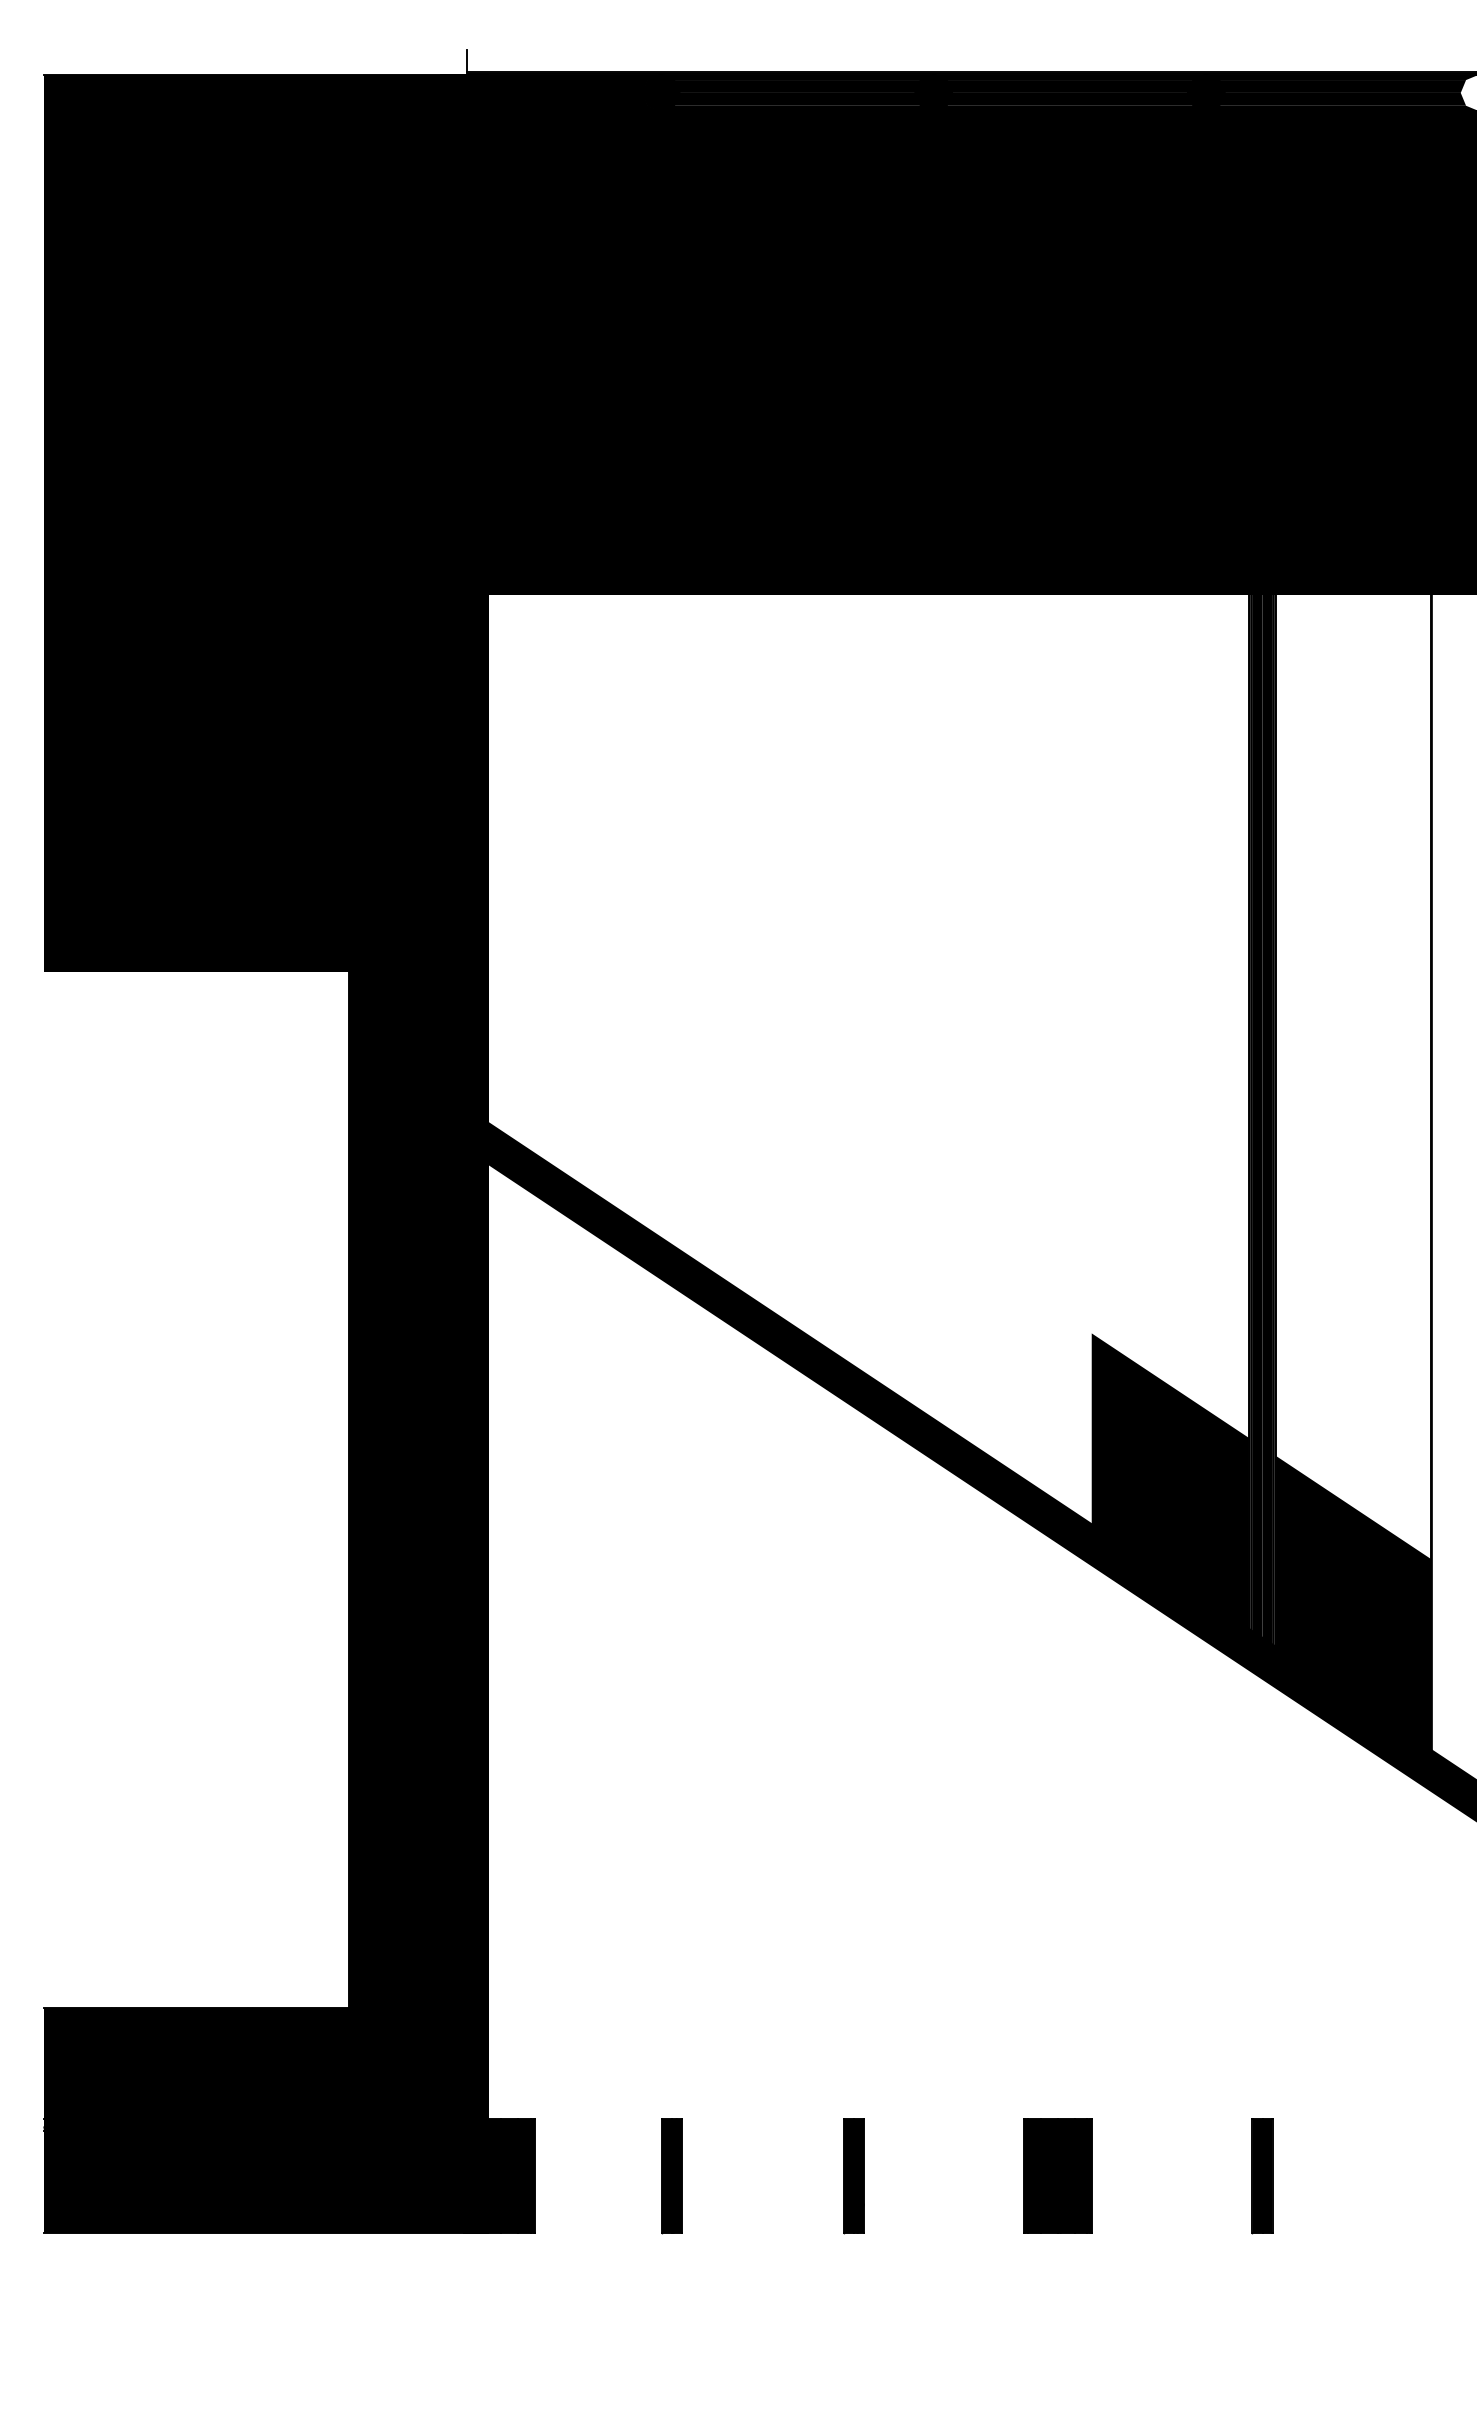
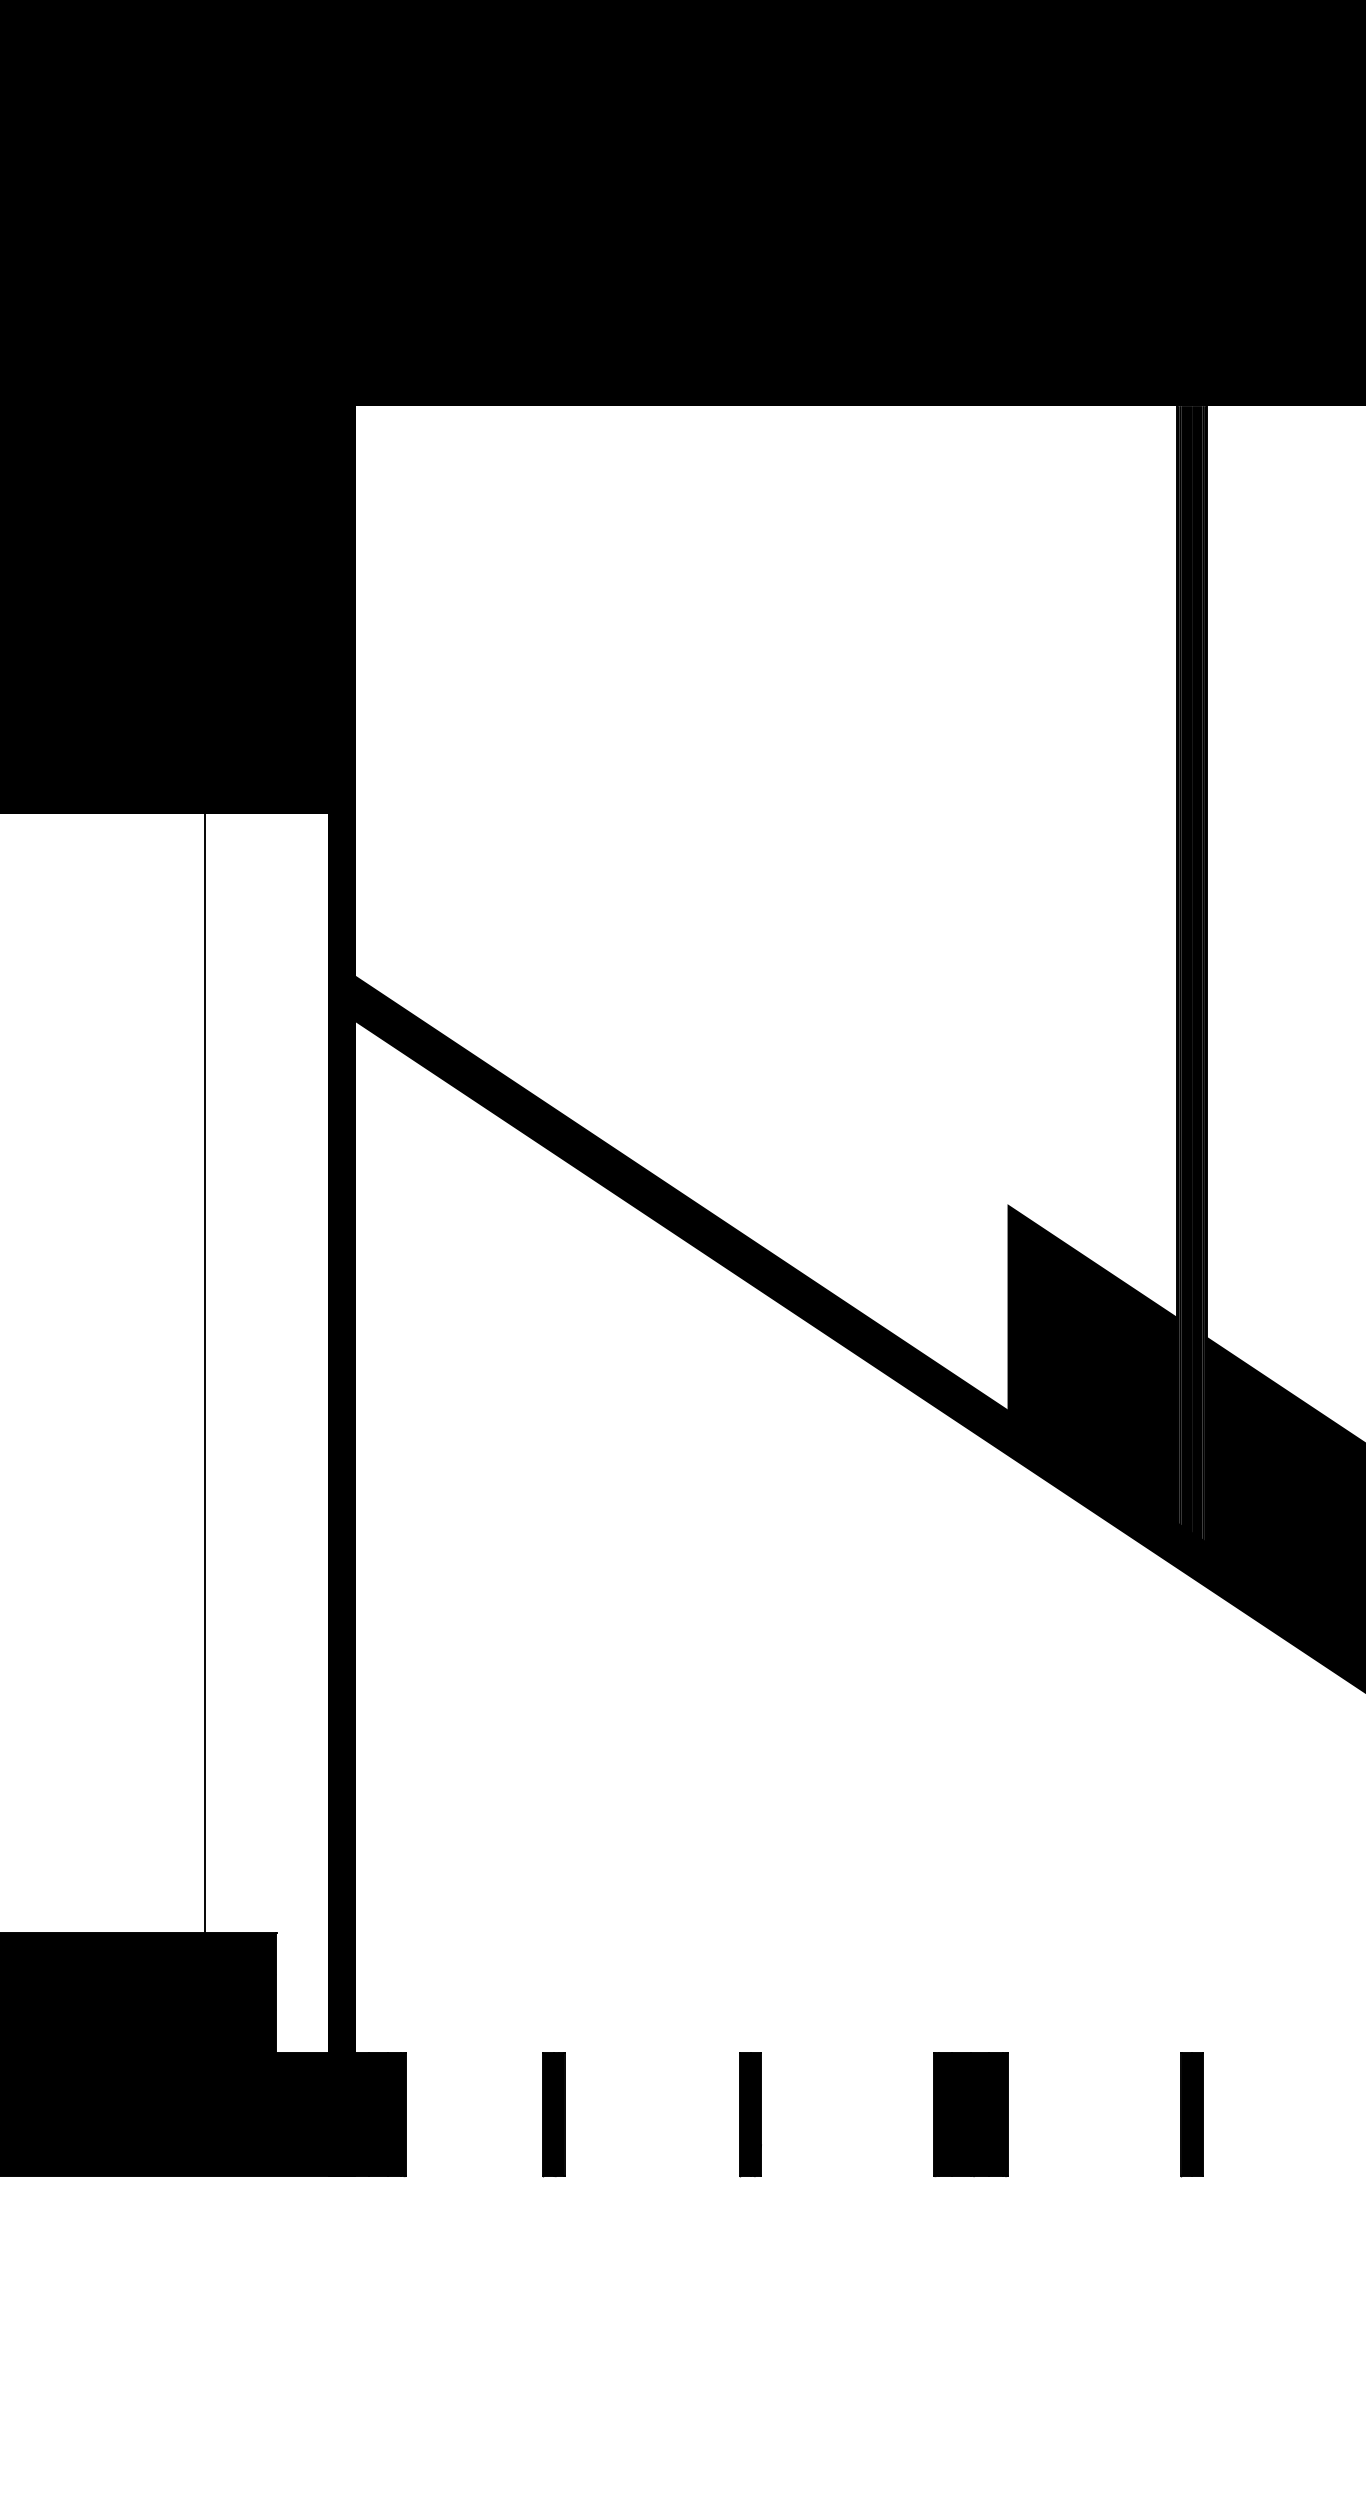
fill: (405, 1545) -> (265, 1433), removed

